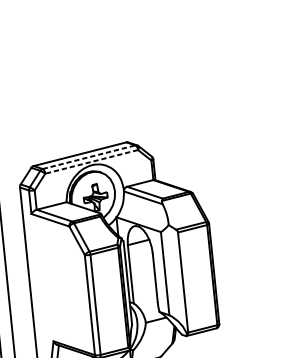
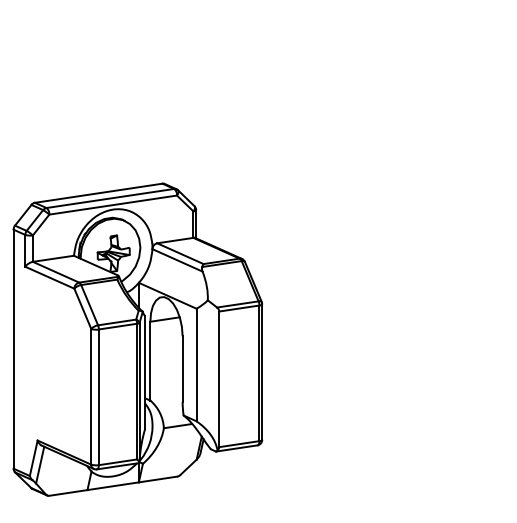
line: (89, 157) -> (110, 198), dashed -> solid
line: (91, 162) -> (113, 205), dashed -> solid

